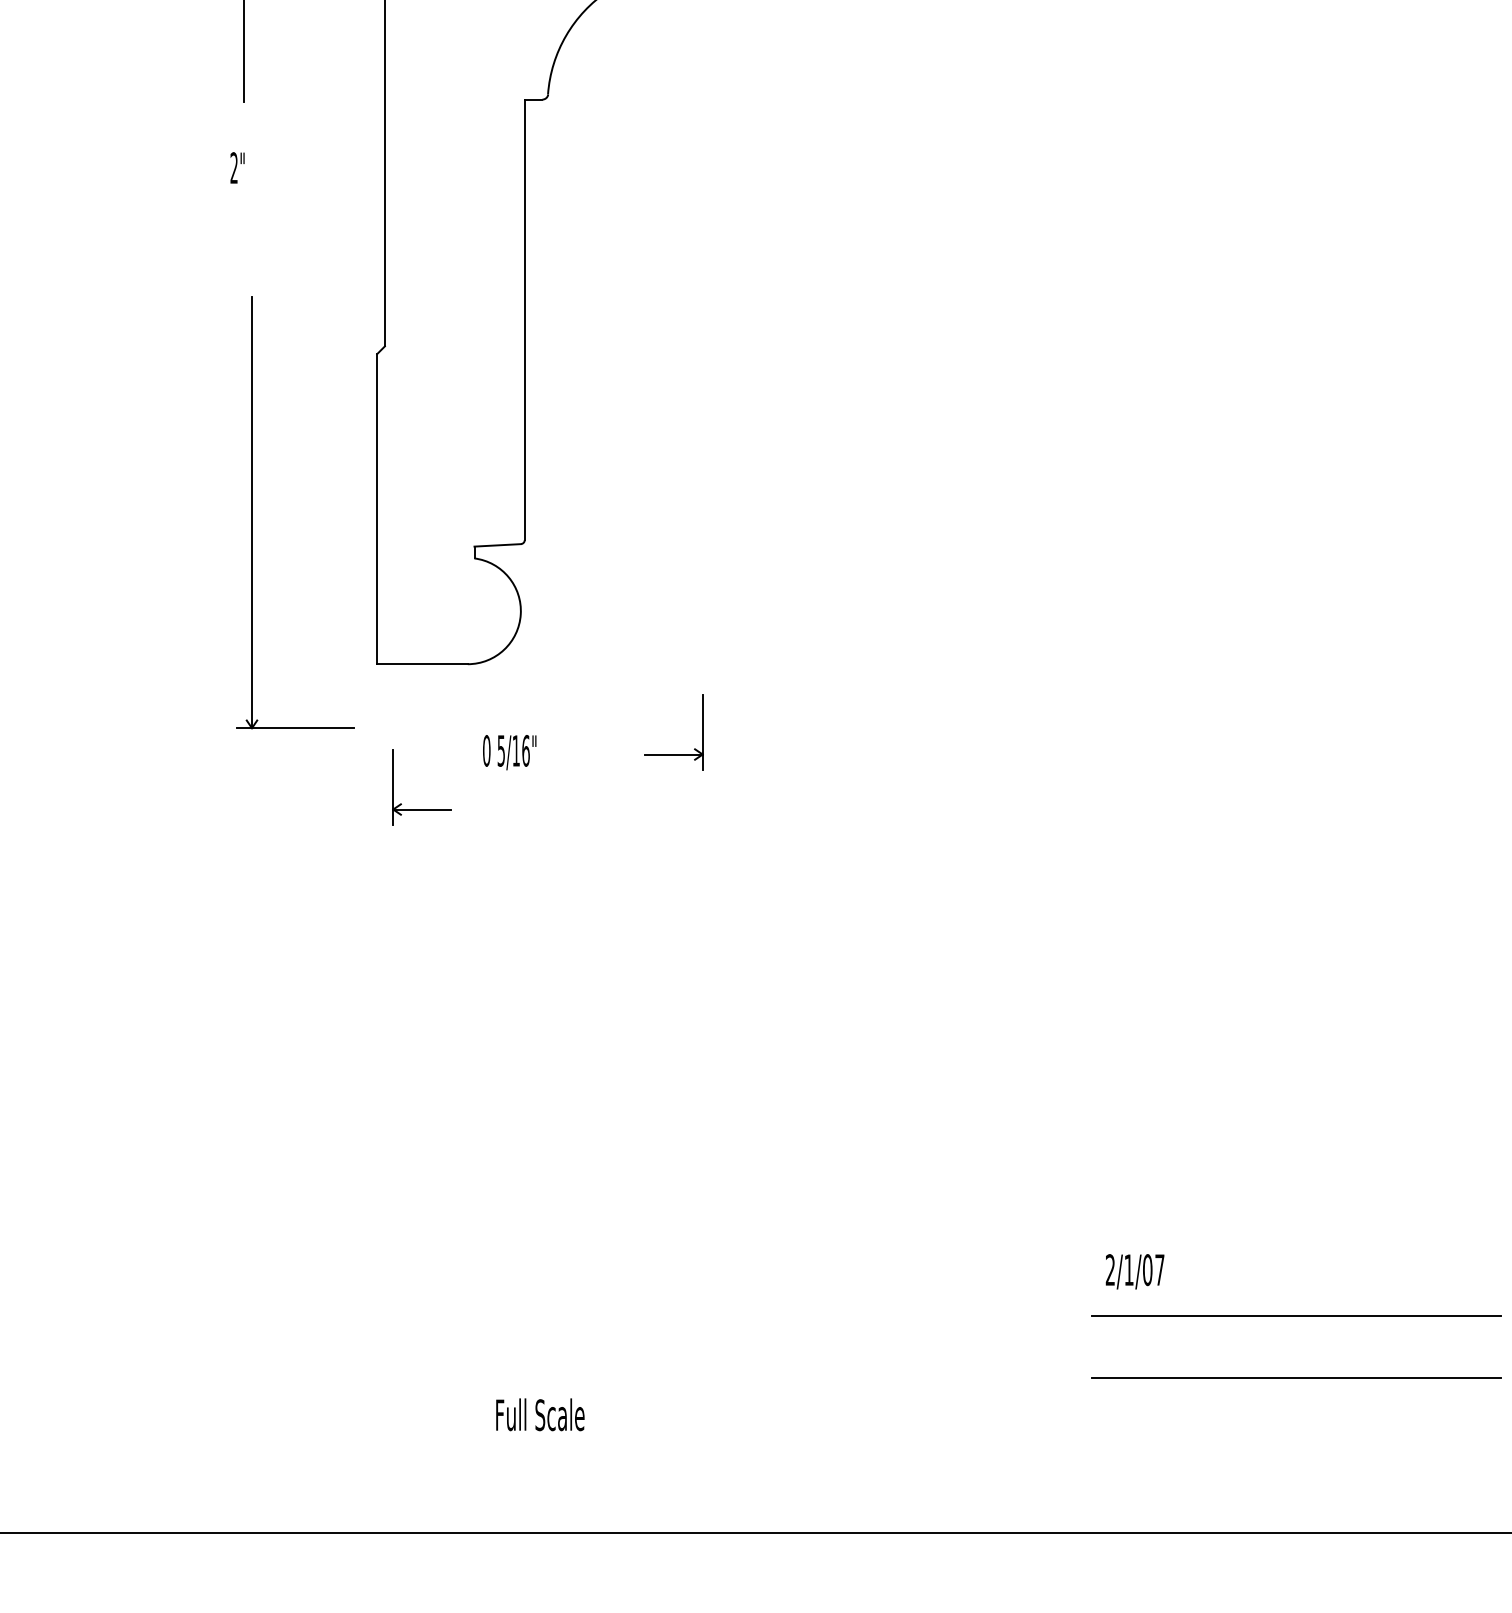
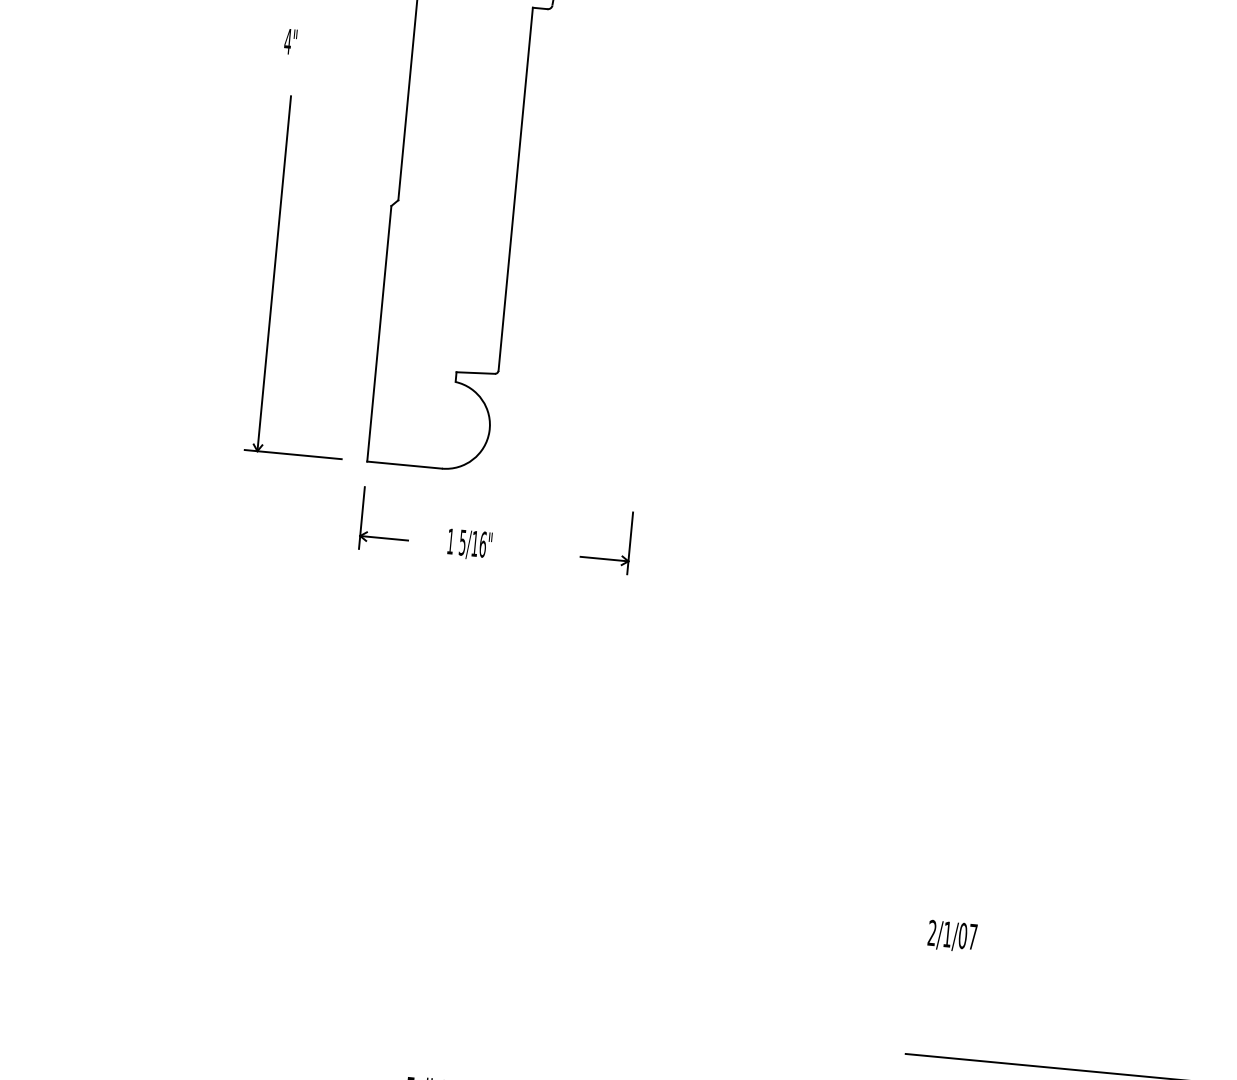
text: (234, 167) -> (288, 41), 2" -> 4"
part: (252, 512) -> (274, 273), moved
text: (486, 750) -> (450, 541), 0 -> 1
part: (421, 809) -> (383, 538), moved
text: (1134, 1271) -> (951, 936), moved

